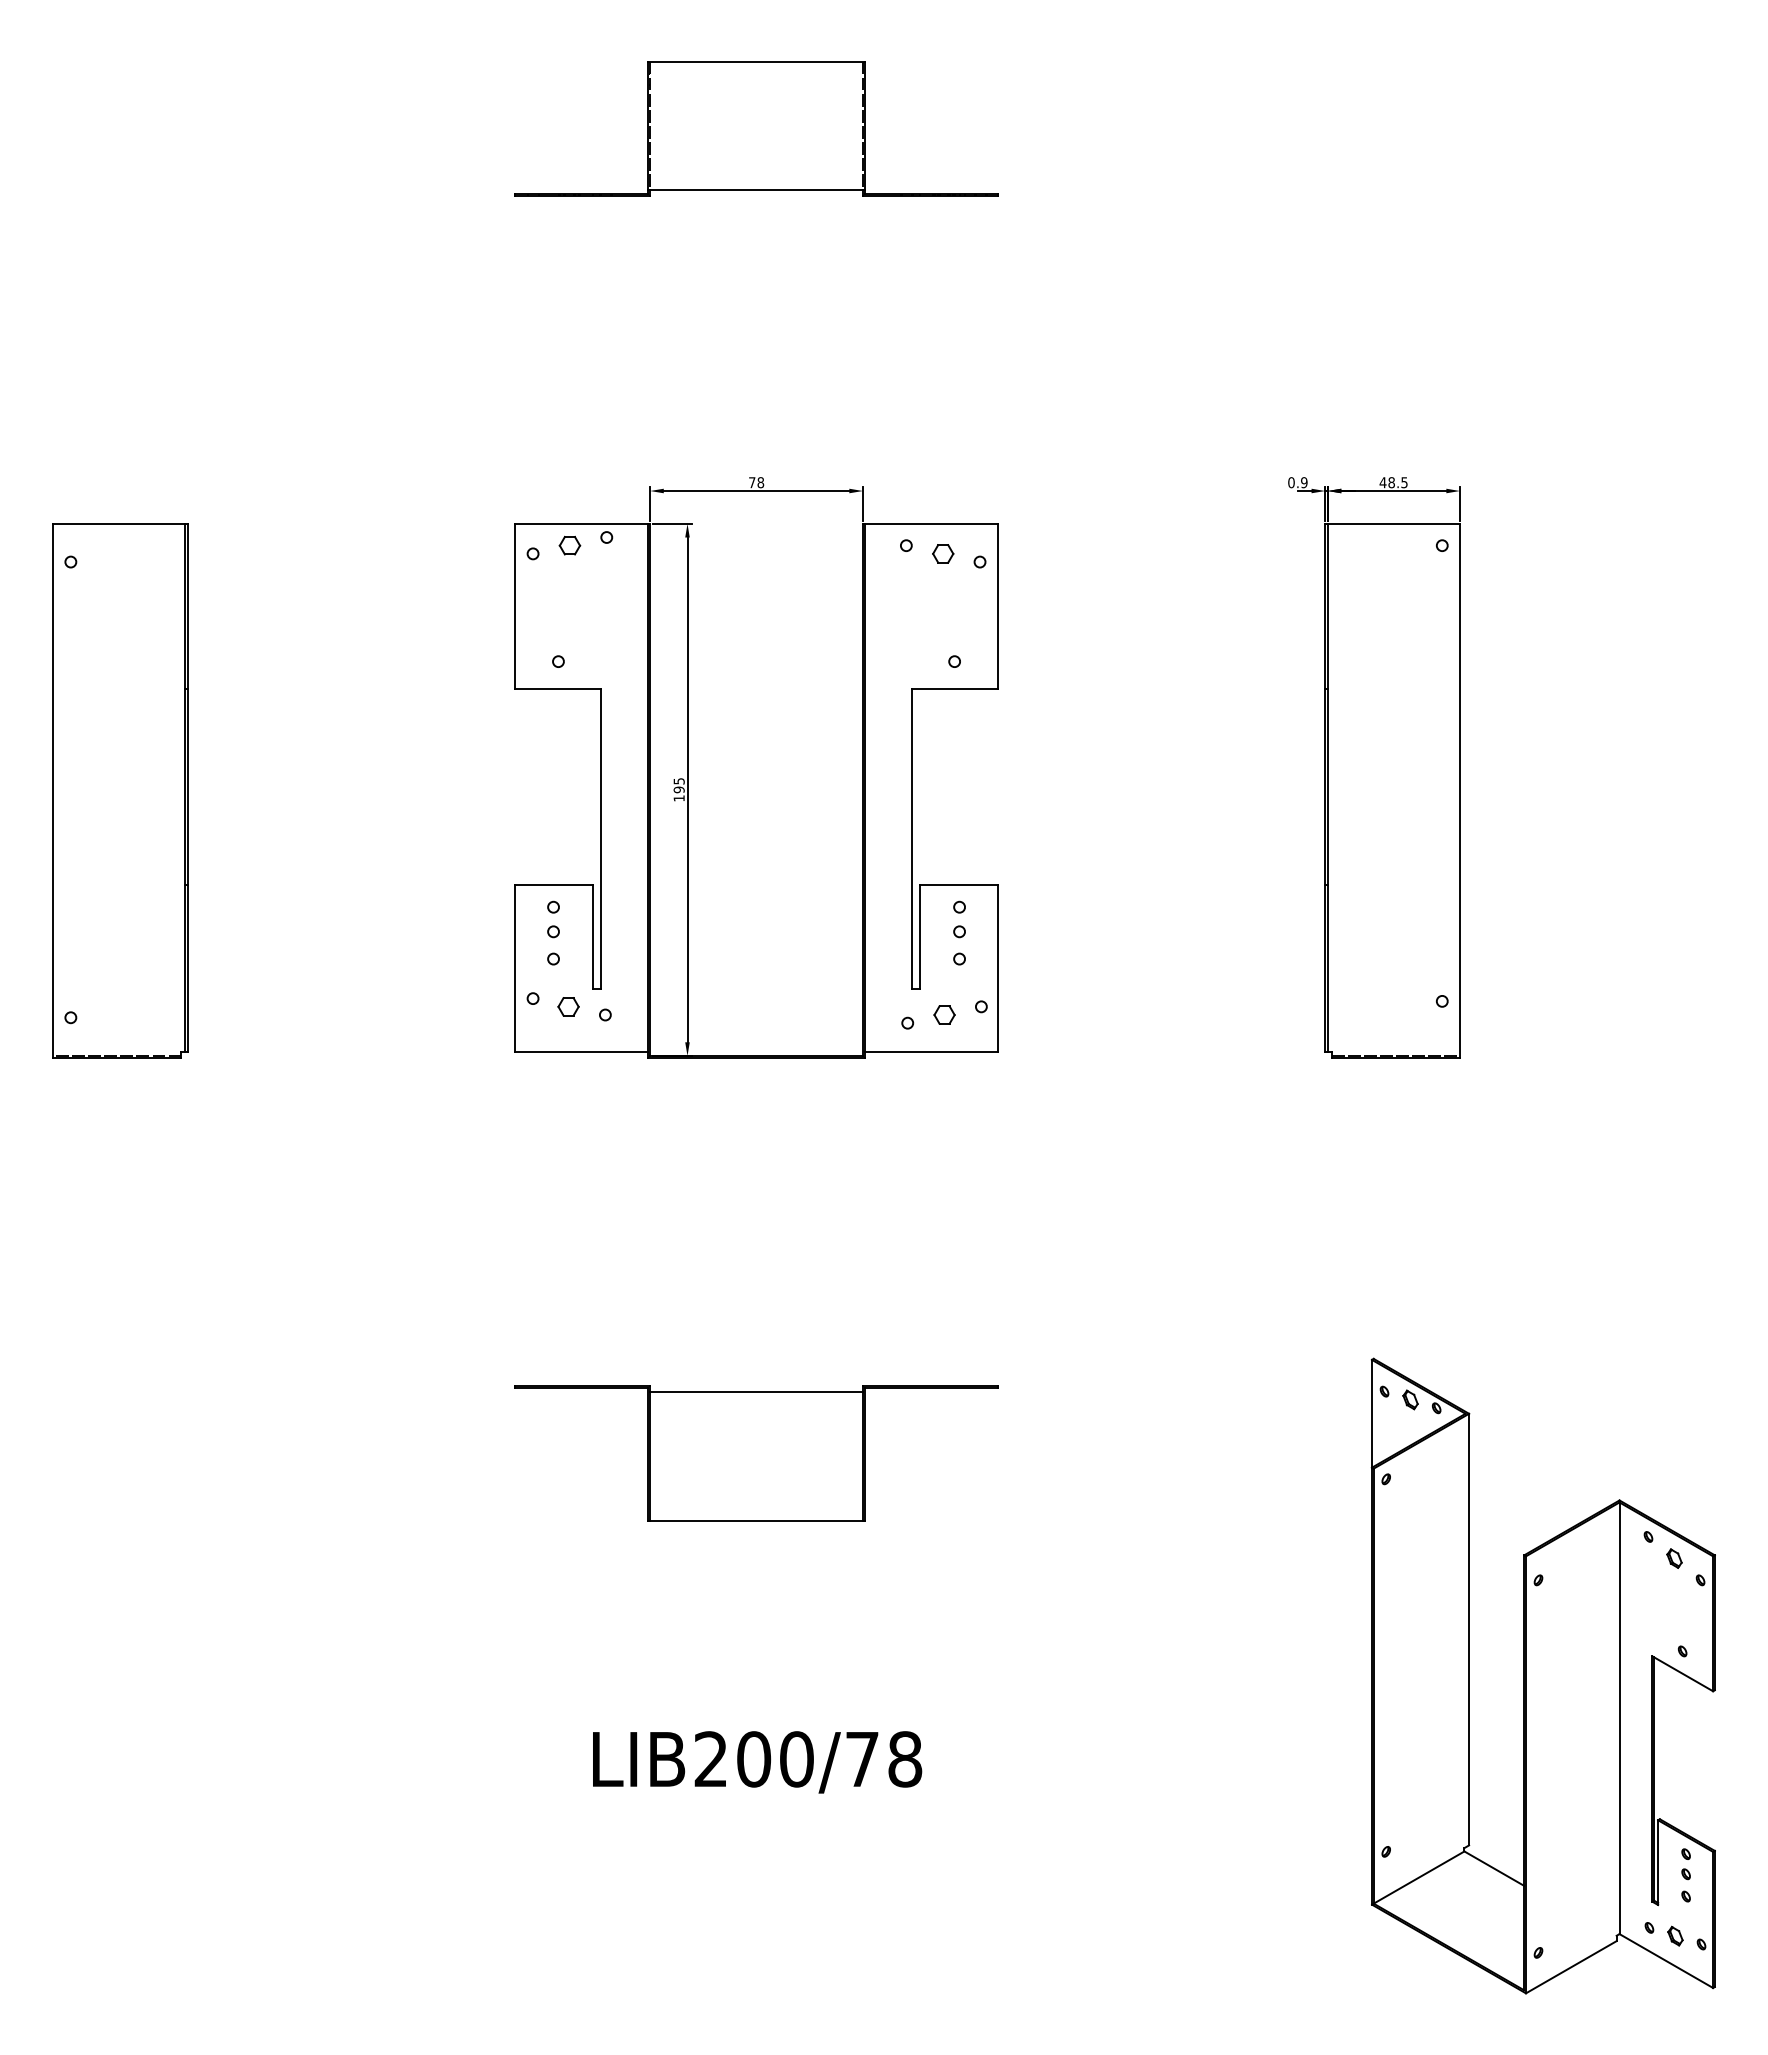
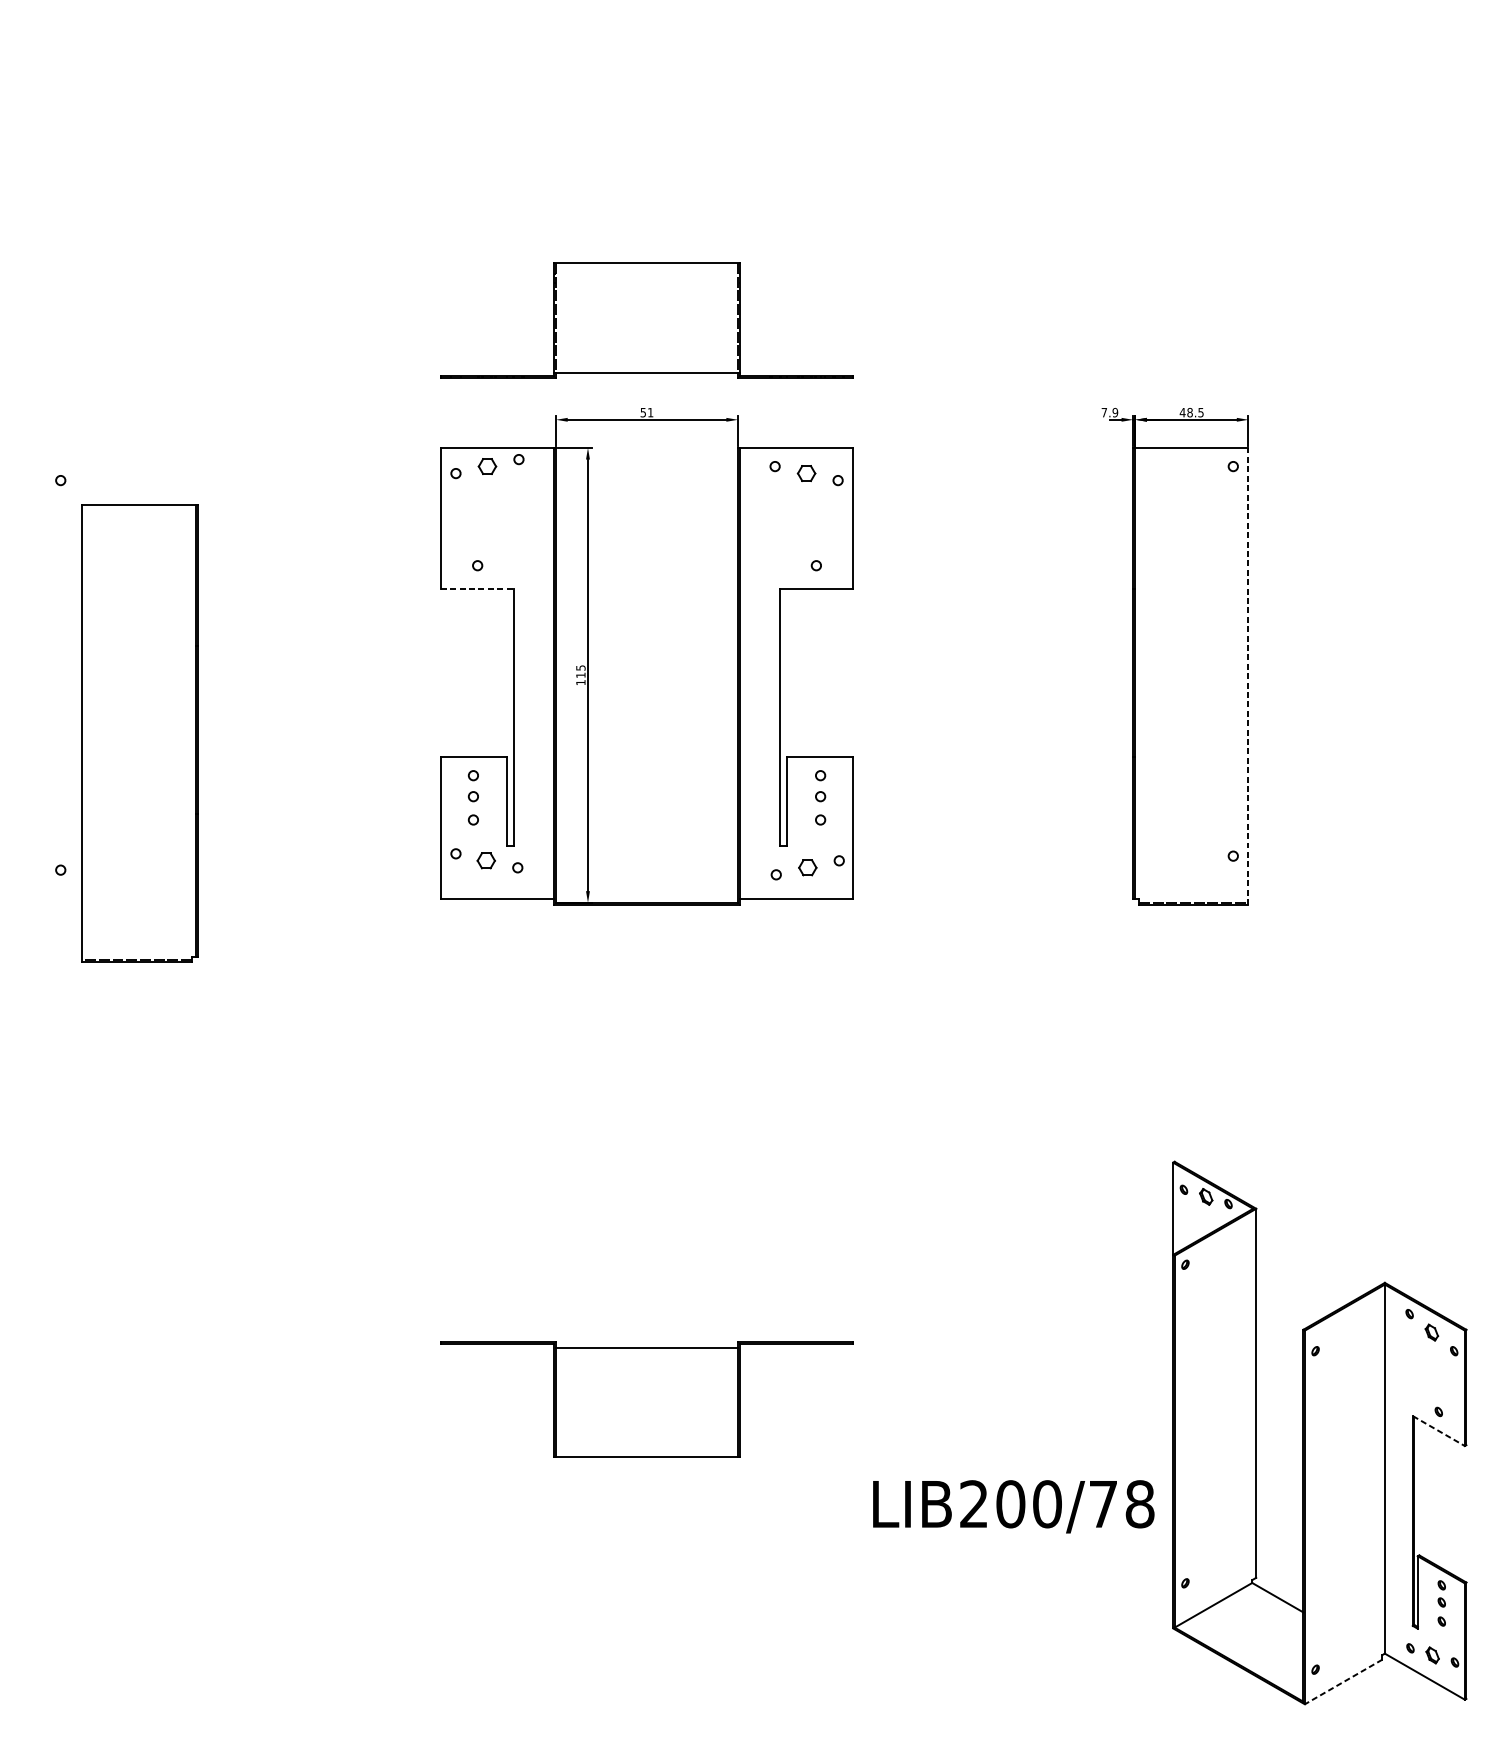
part: (756, 128) -> (646, 320), moved
text: (756, 482) -> (646, 412), 78 -> 51
text: (1291, 482) -> (1104, 412), 0.9 -> 7.9
line: (558, 688) -> (477, 588), solid -> dashed
text: (678, 789) -> (580, 675), 195 -> 115
part: (120, 790) -> (139, 733), moved
line: (1460, 790) -> (1248, 675), solid -> dashed
part: (756, 1453) -> (646, 1400), moved
line: (1683, 1674) -> (1439, 1431), solid -> dashed
text: (757, 1762) -> (1013, 1506), moved
line: (1570, 1967) -> (1342, 1682), solid -> dashed

